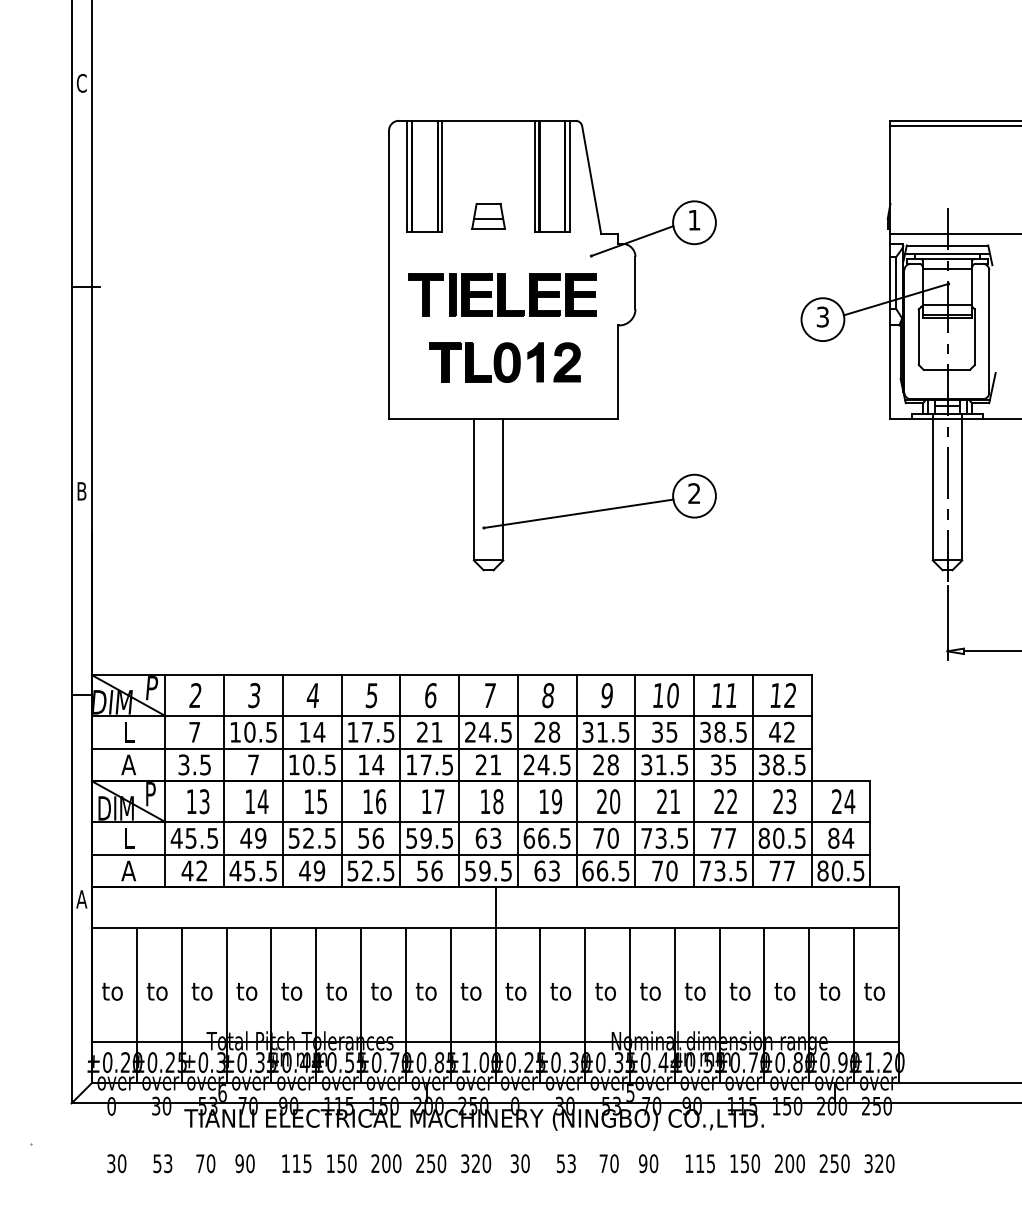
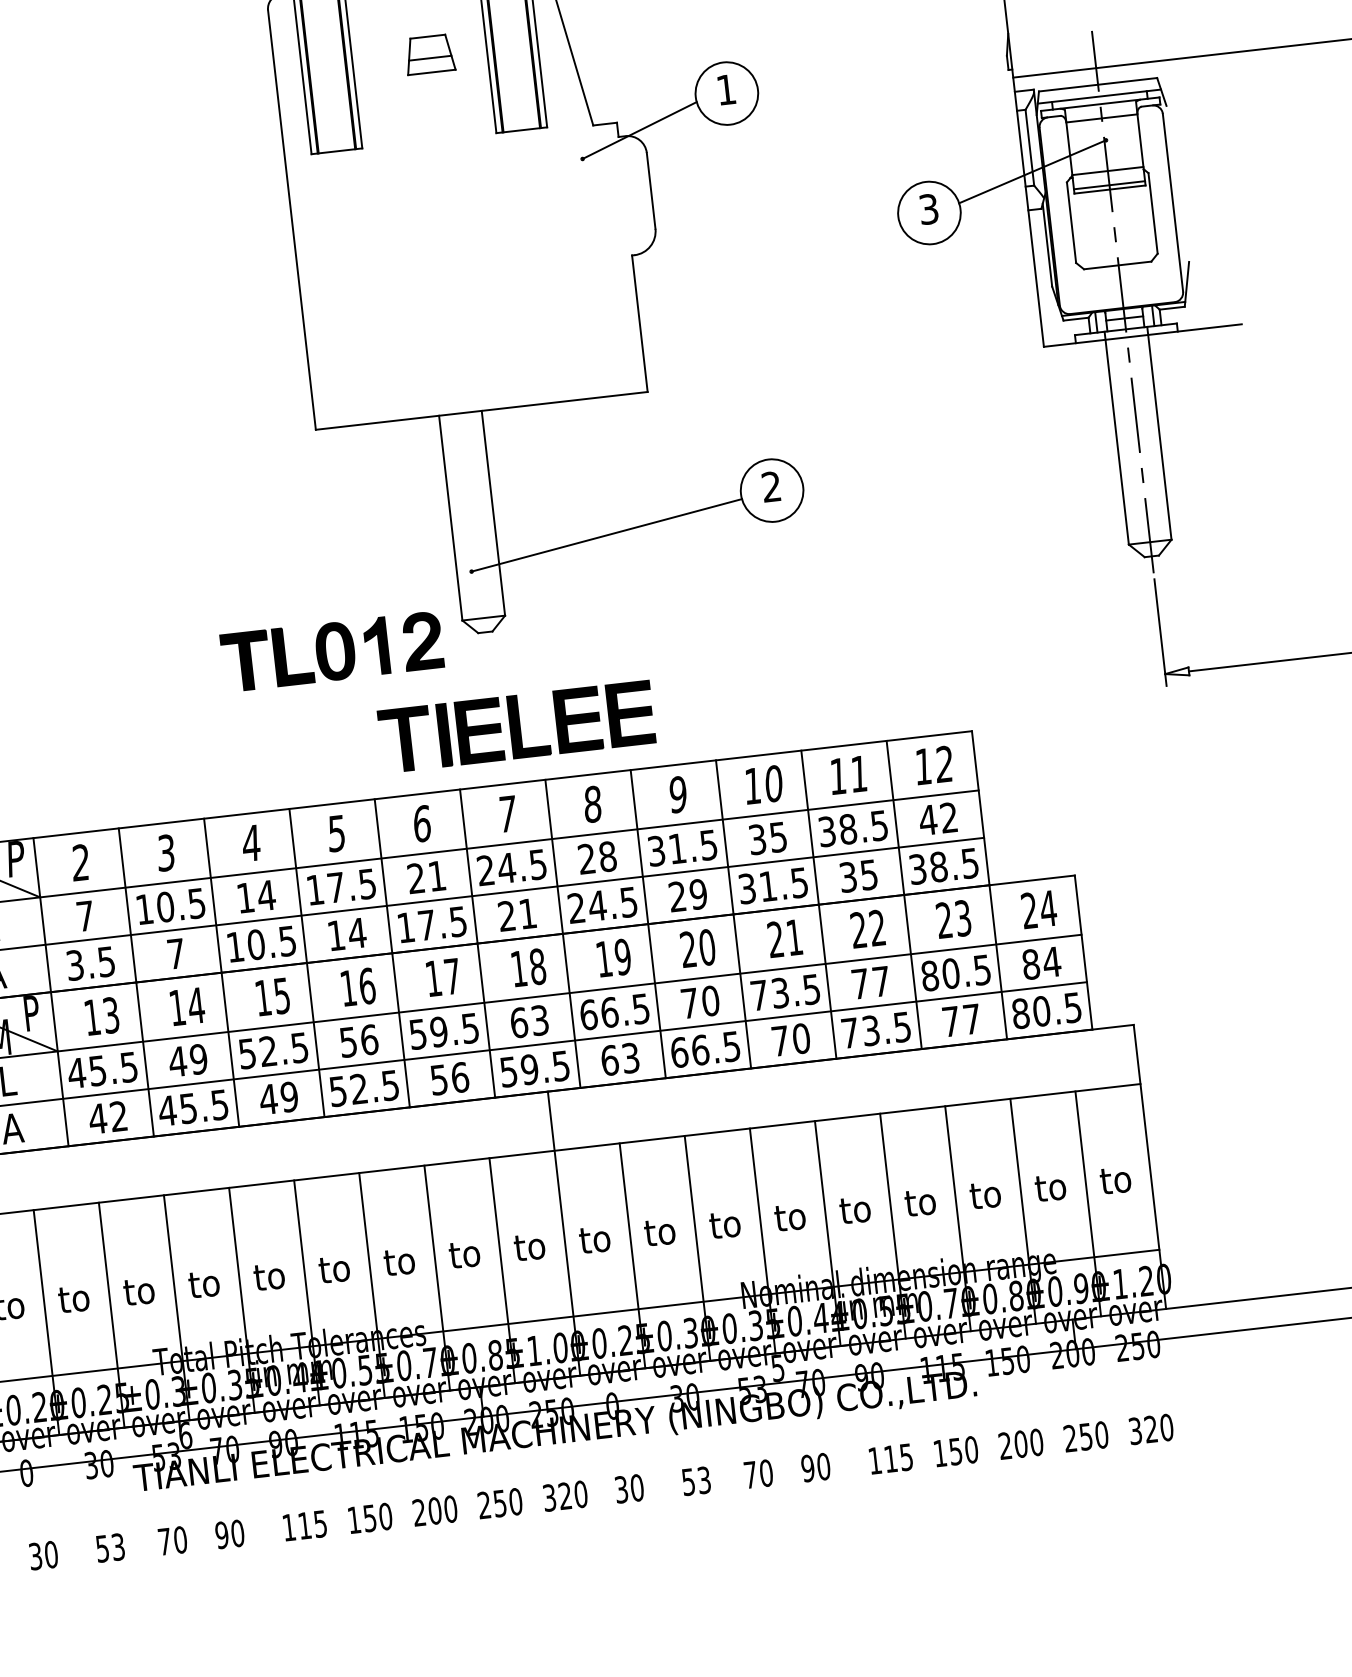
part: (488, 216) -> (429, 54), moved
part: (502, 294) -> (516, 726), moved
part: (504, 362) -> (331, 651), moved
text: (612, 764) -> (697, 893), 28 -> 29

